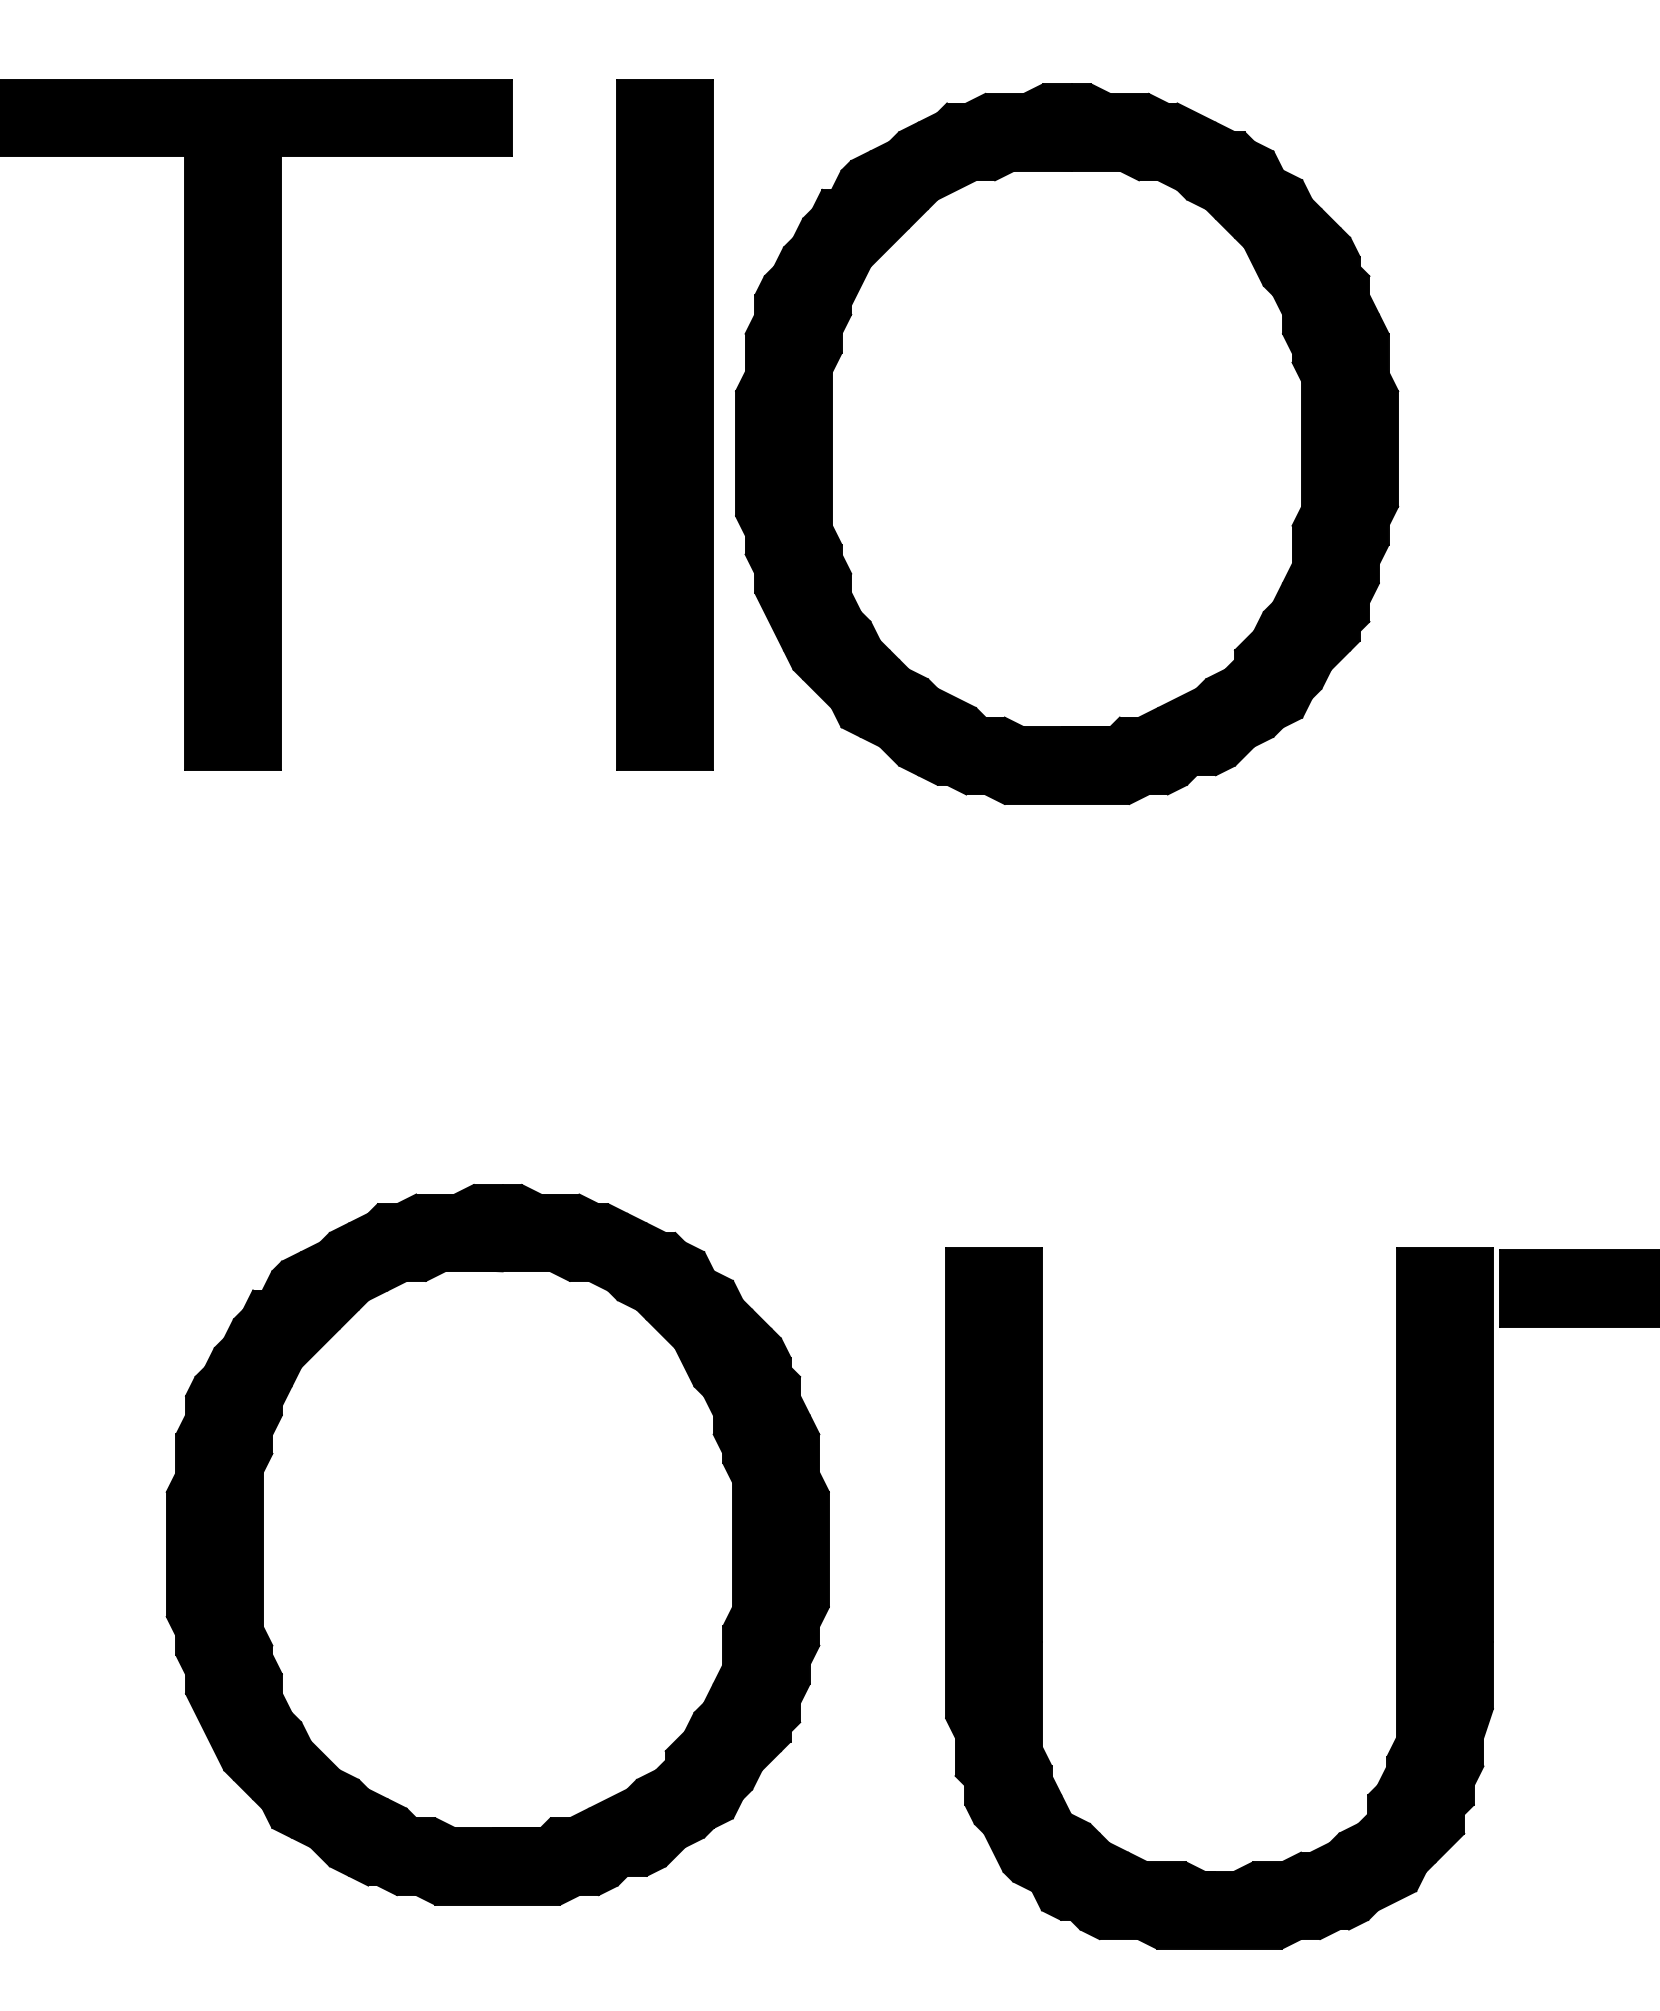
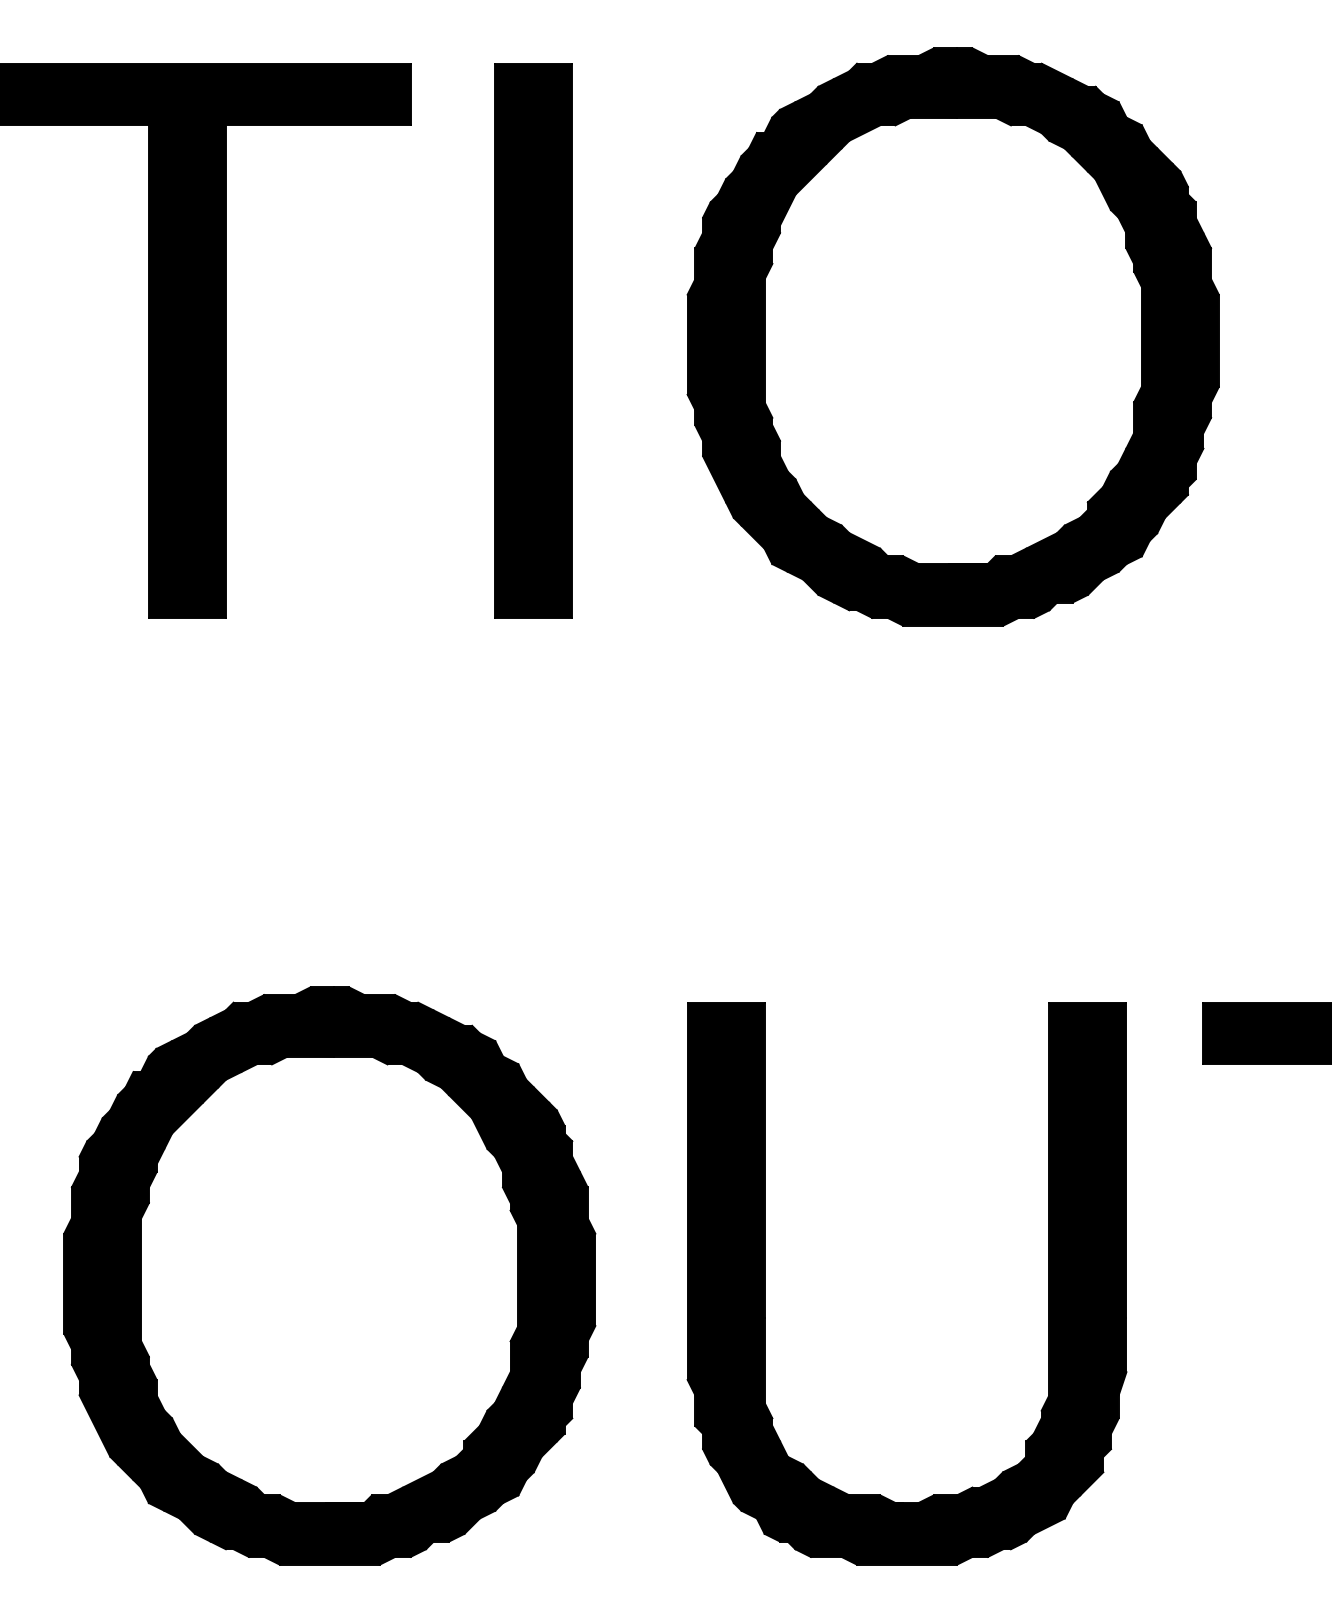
part: (1067, 443) -> (953, 336), moved
part: (497, 1544) -> (329, 1275), moved
part: (1042, 1598) -> (765, 1283), moved

